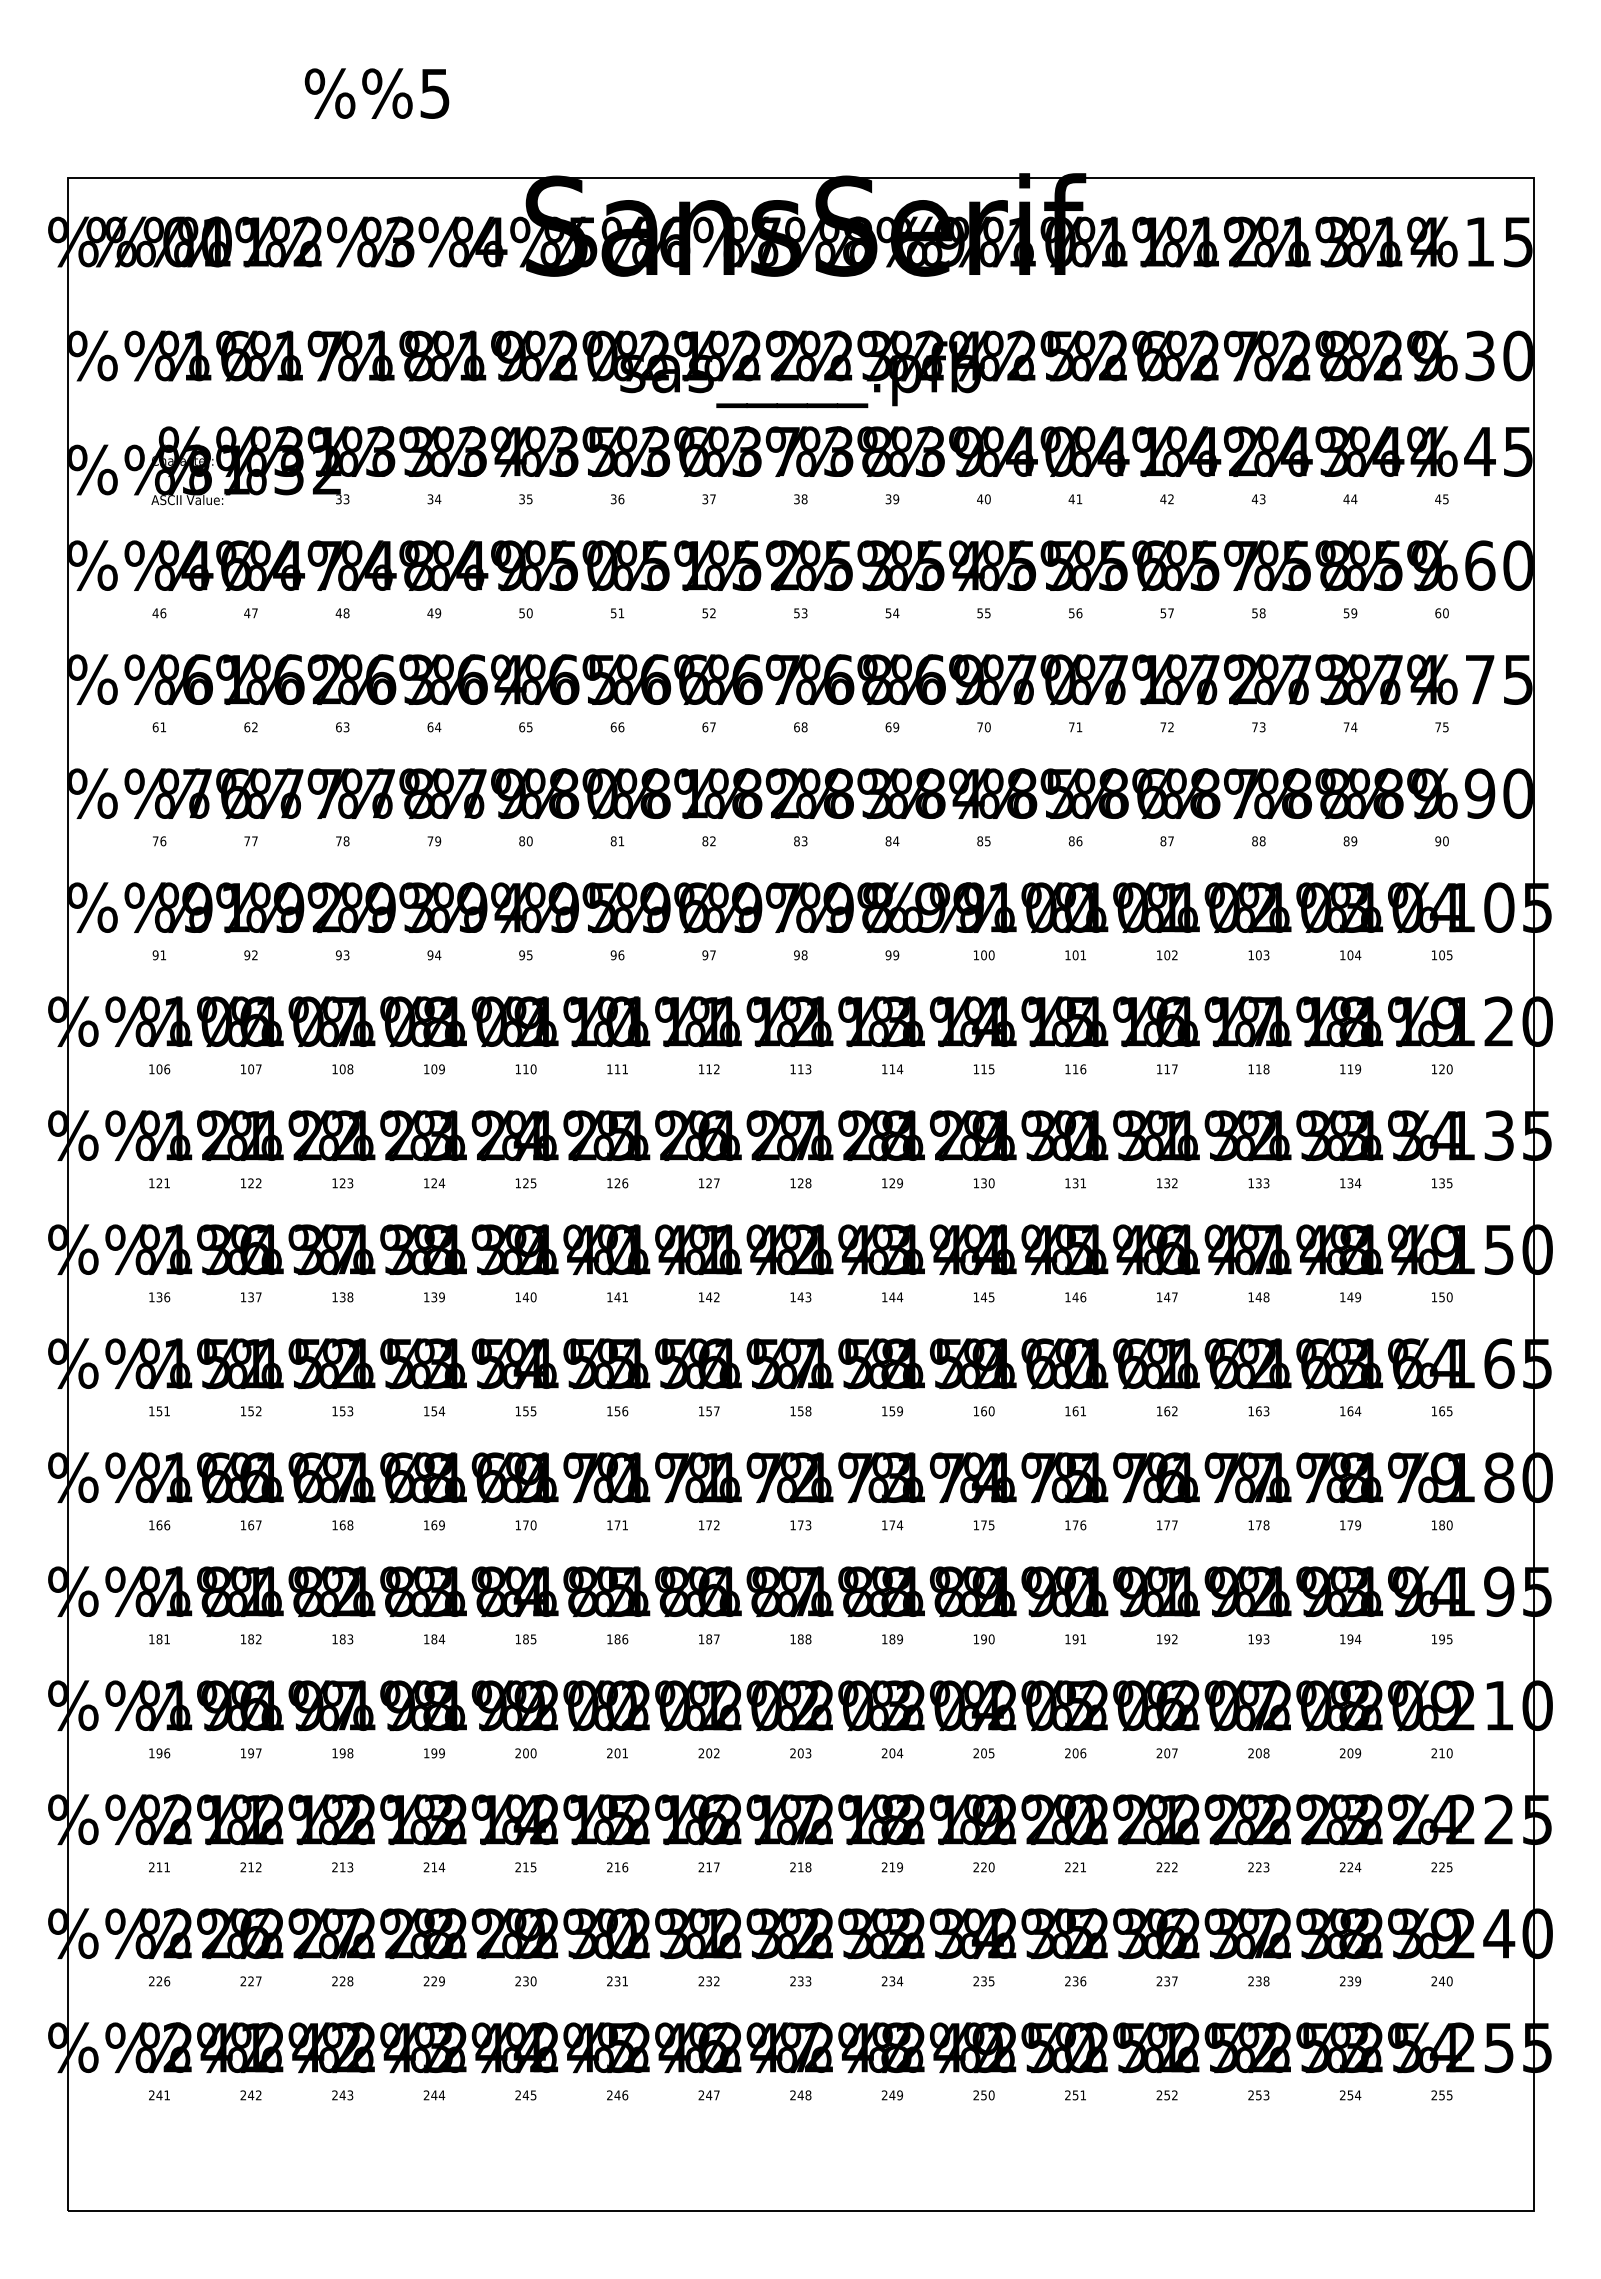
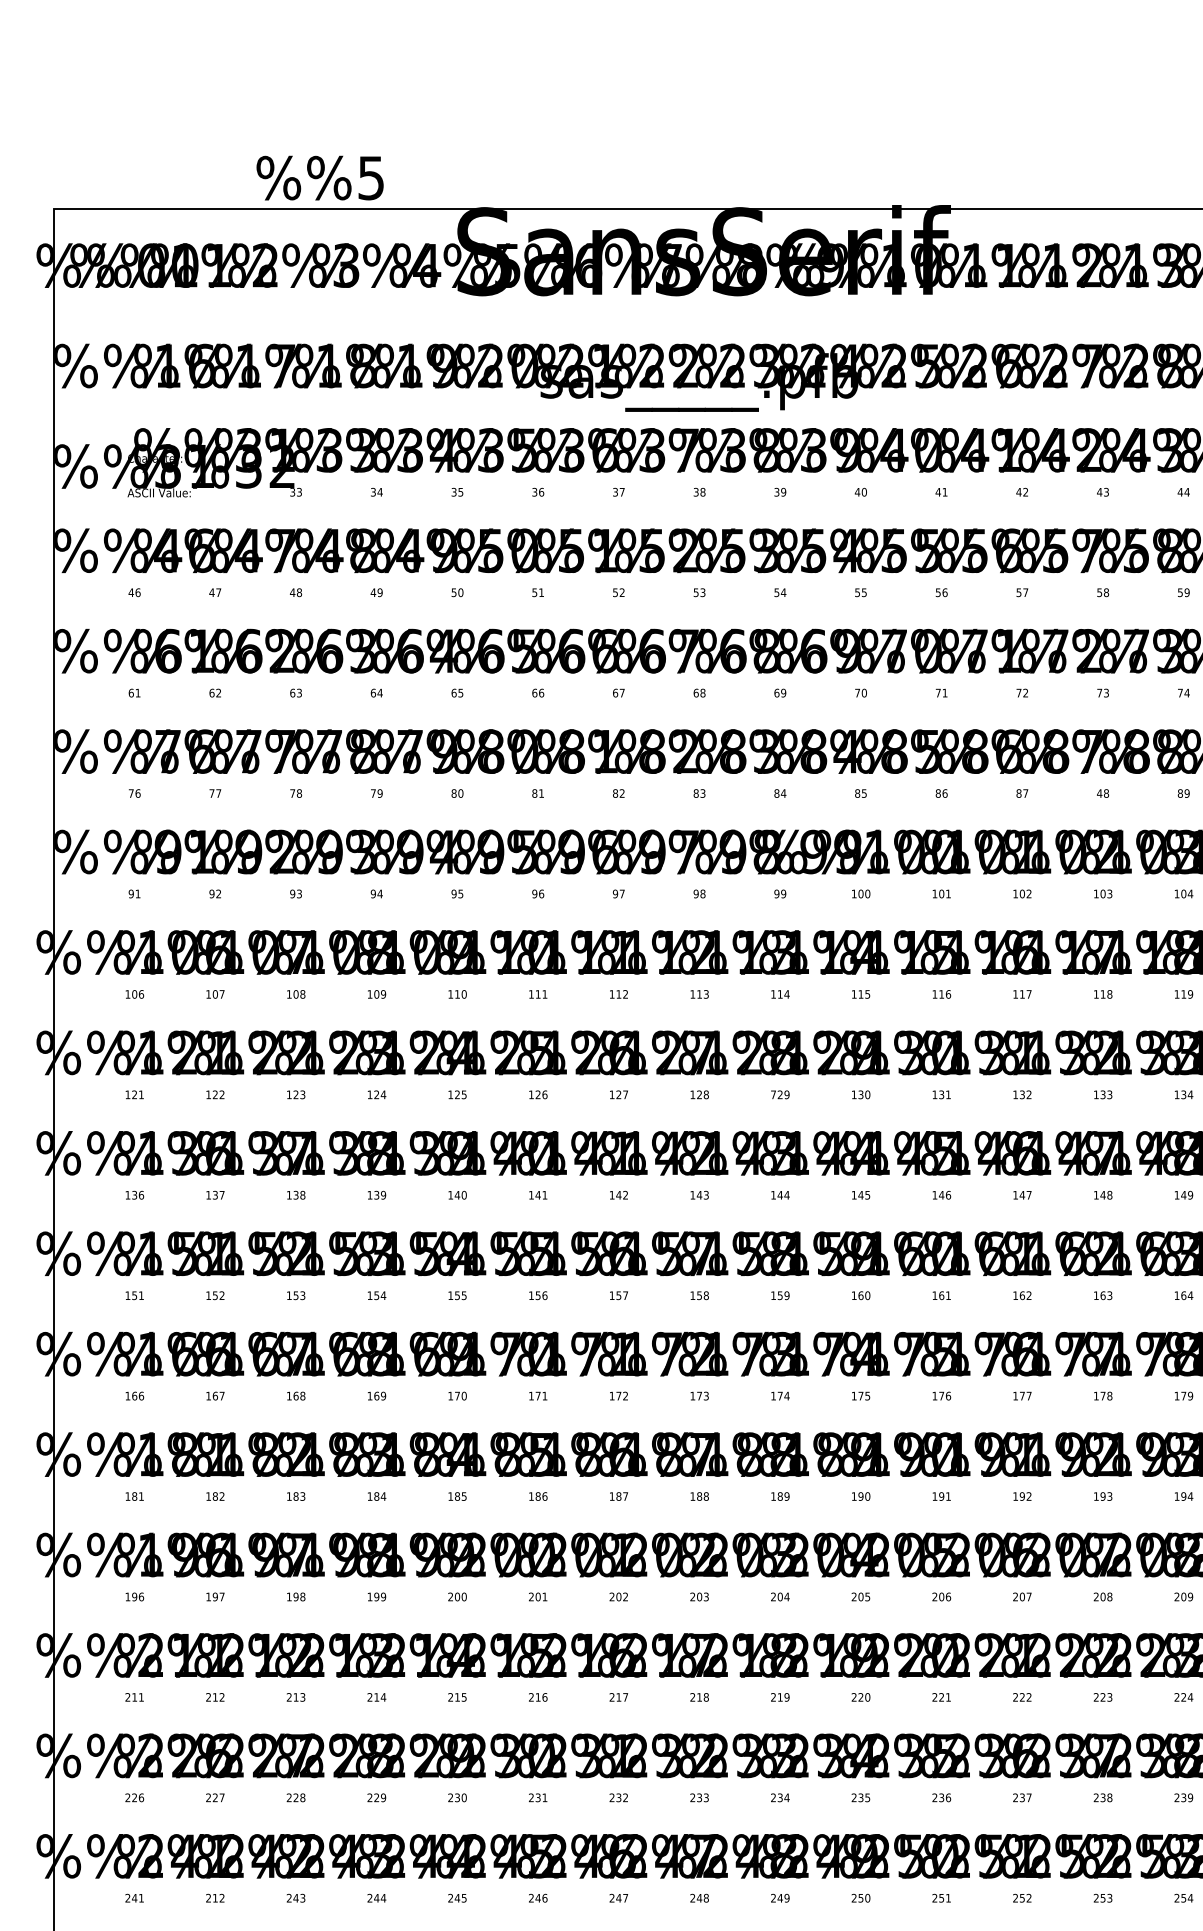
text: (376, 93) -> (319, 177), moved
text: (1254, 841) -> (1099, 793), 88 -> 48
text: (884, 1183) -> (773, 1094), 129 -> 729
text: (251, 2095) -> (215, 1898), 242 -> 212

